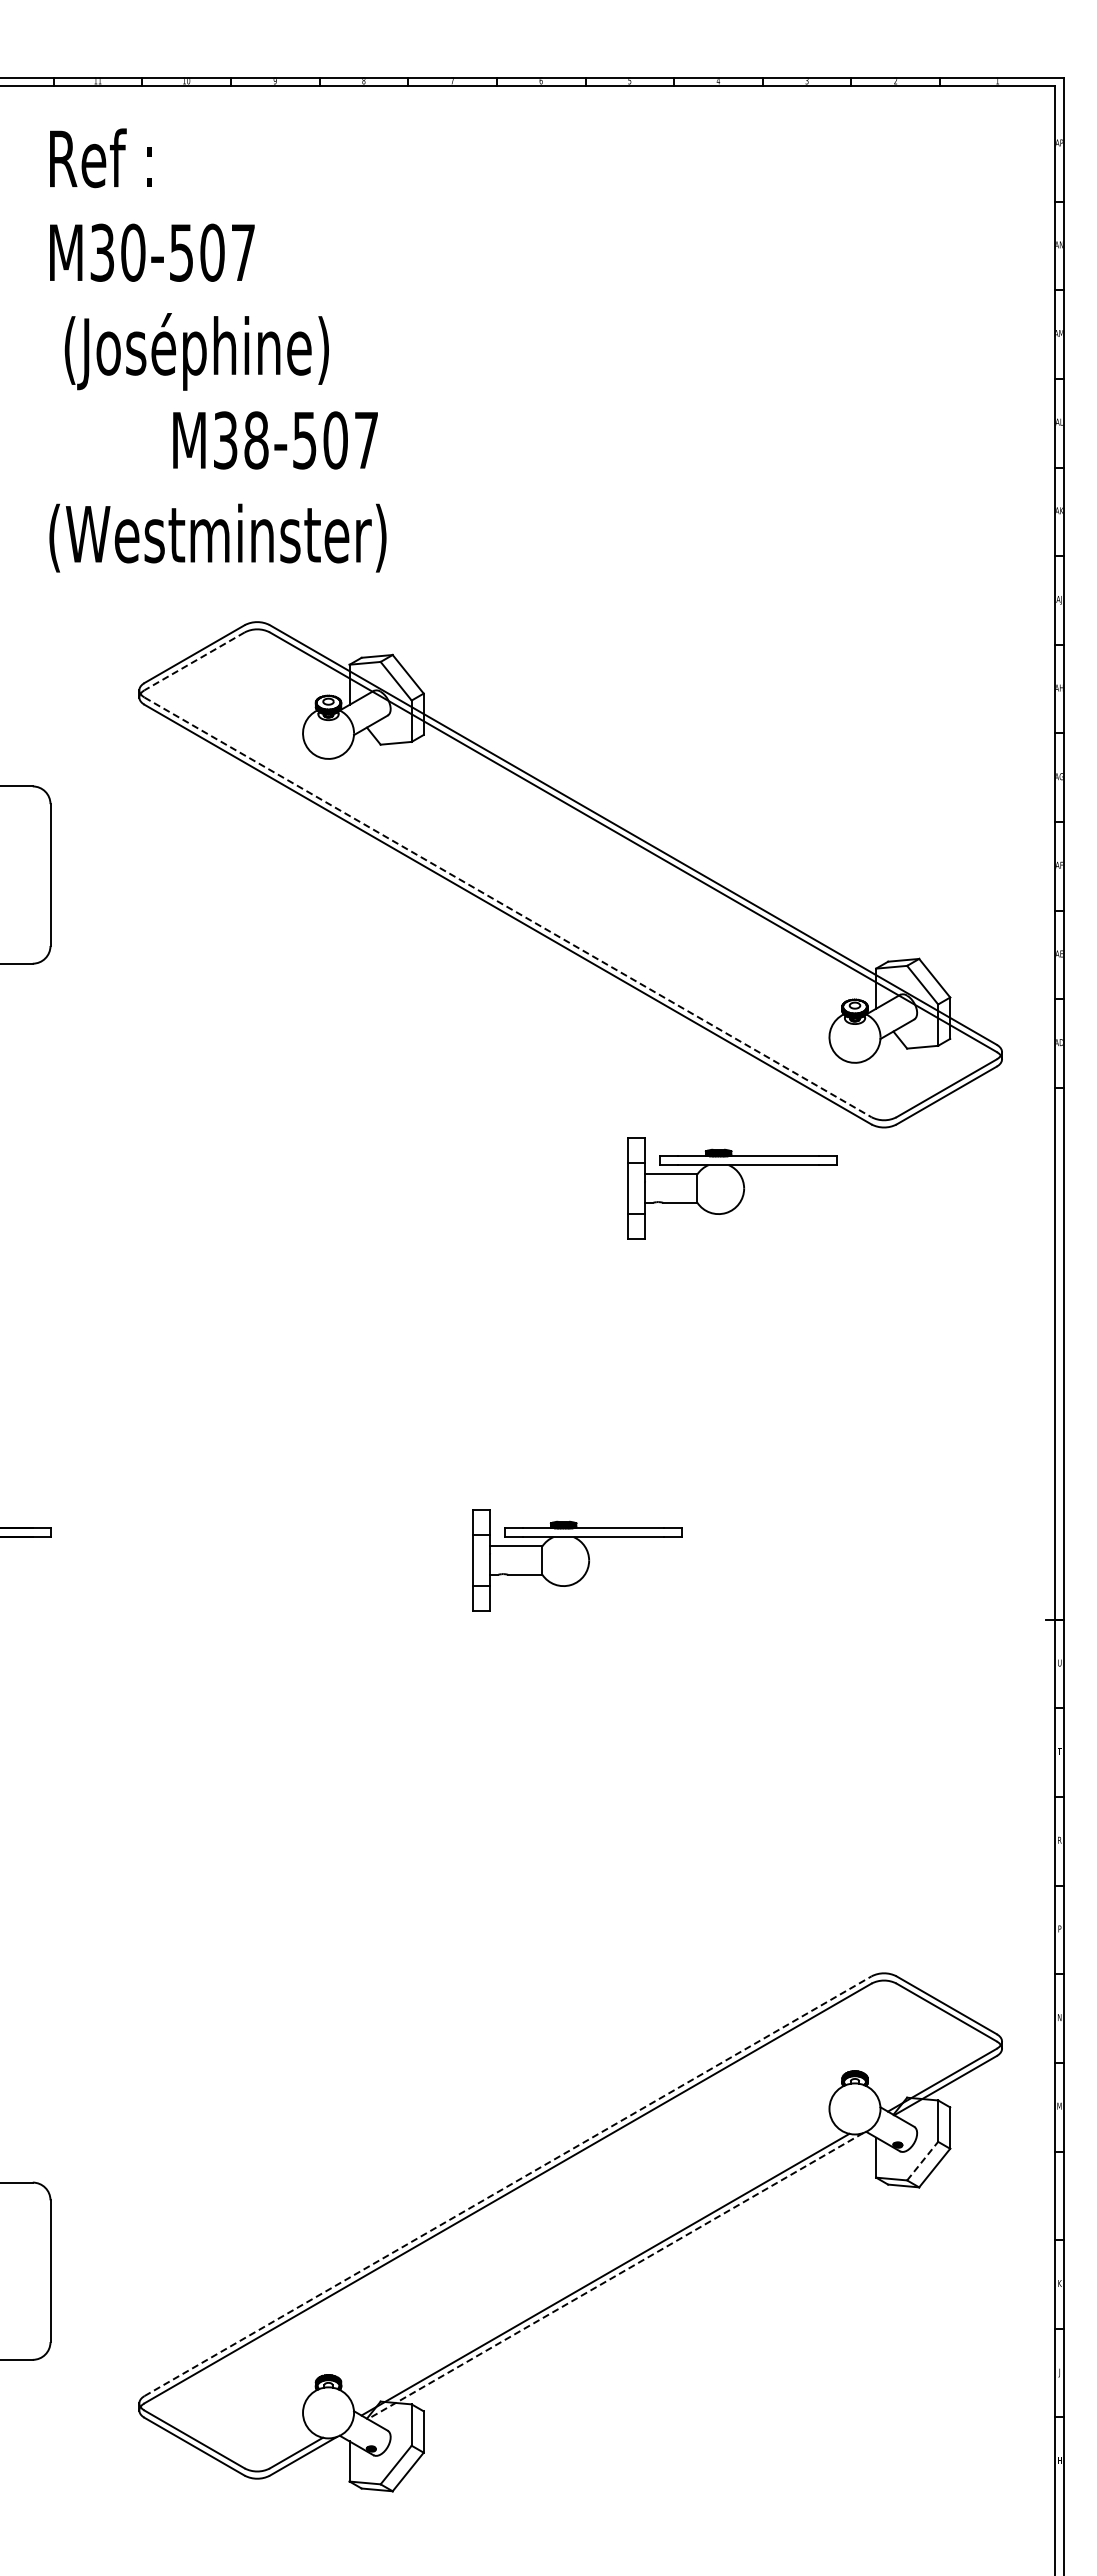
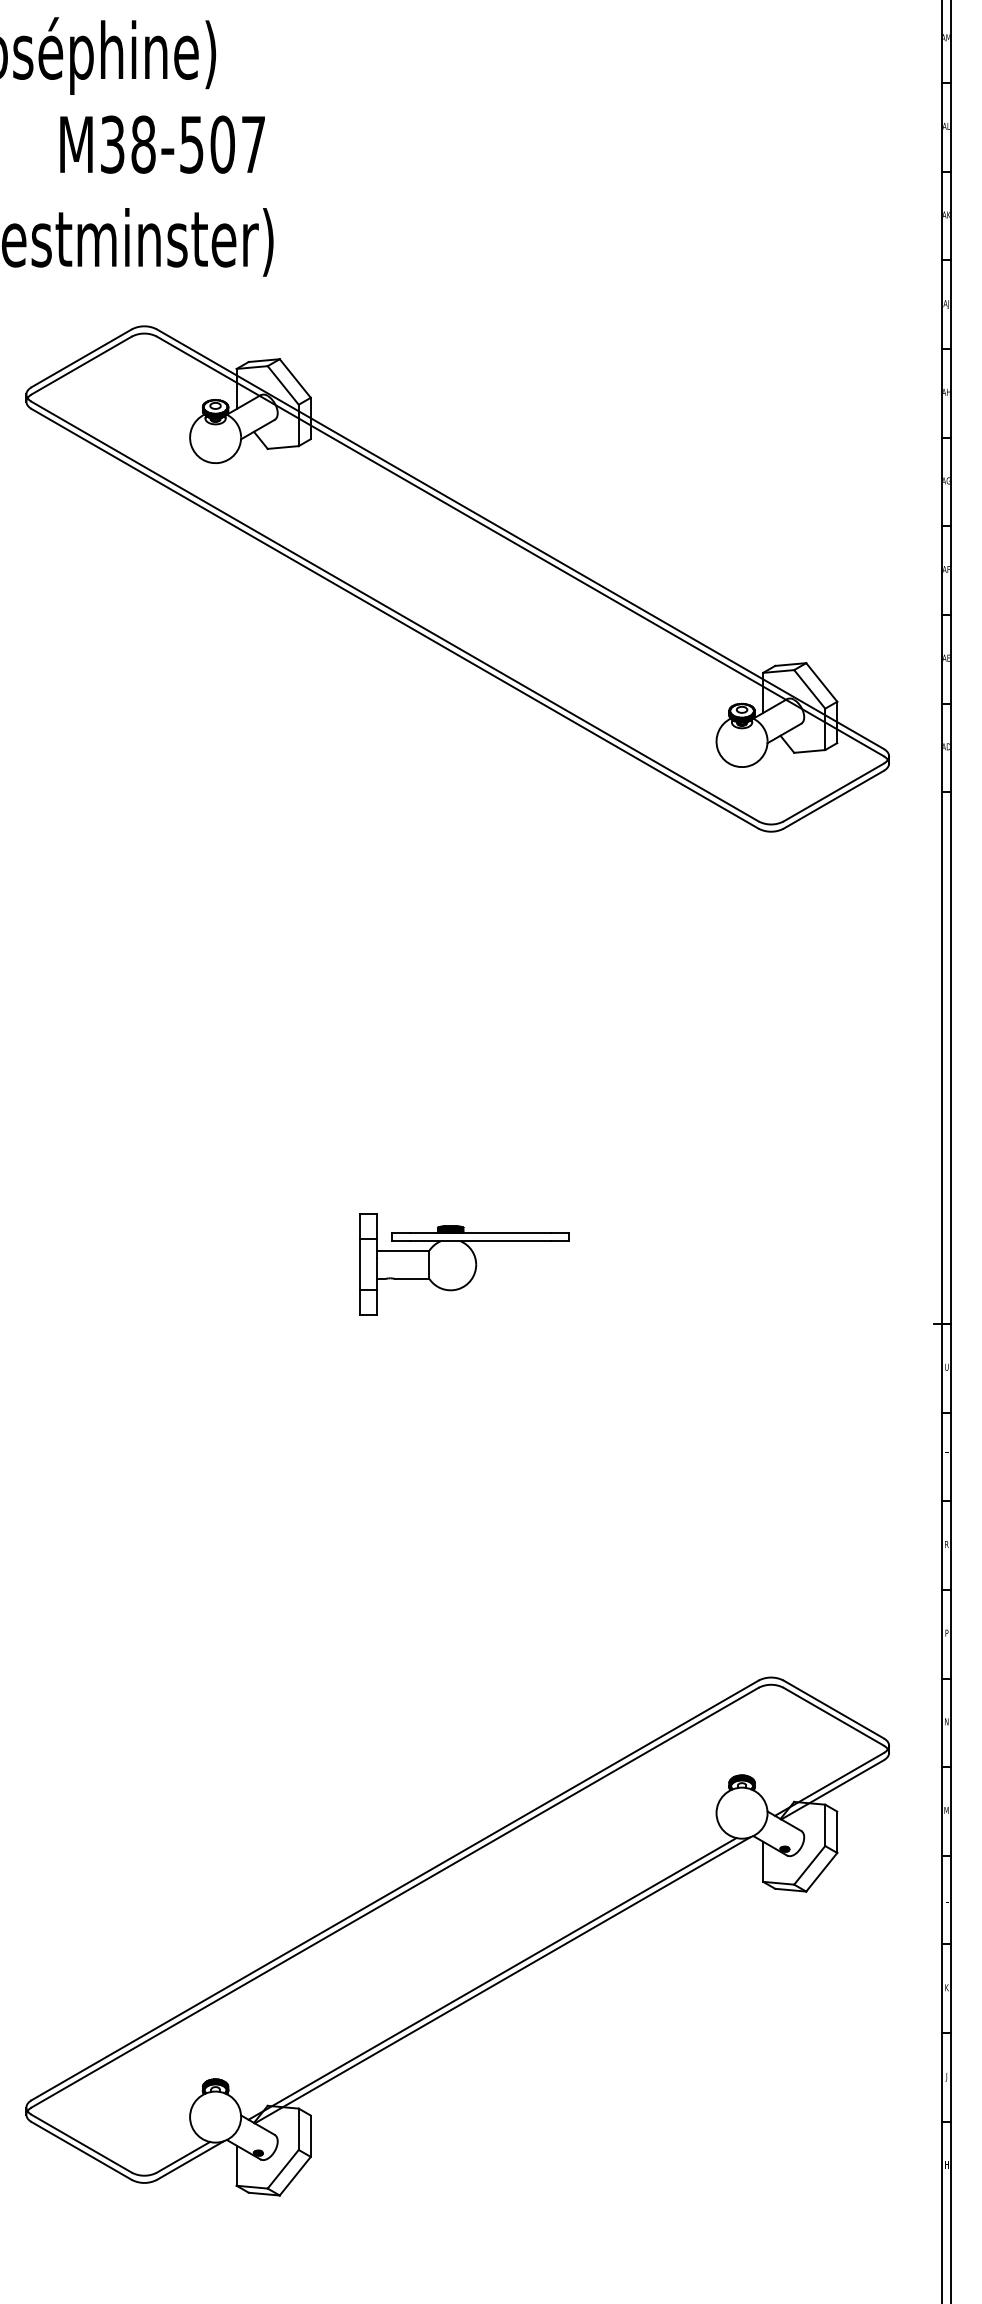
line: (194, 661) -> (81, 365), dashed -> solid
line: (508, 907) -> (395, 611), dashed -> solid
part: (732, 1188) -> (619, 892), removed
line: (922, 2161) -> (809, 1865), dashed -> solid
line: (508, 2186) -> (395, 1890), dashed -> solid
line: (615, 2276) -> (502, 1980), dashed -> solid

